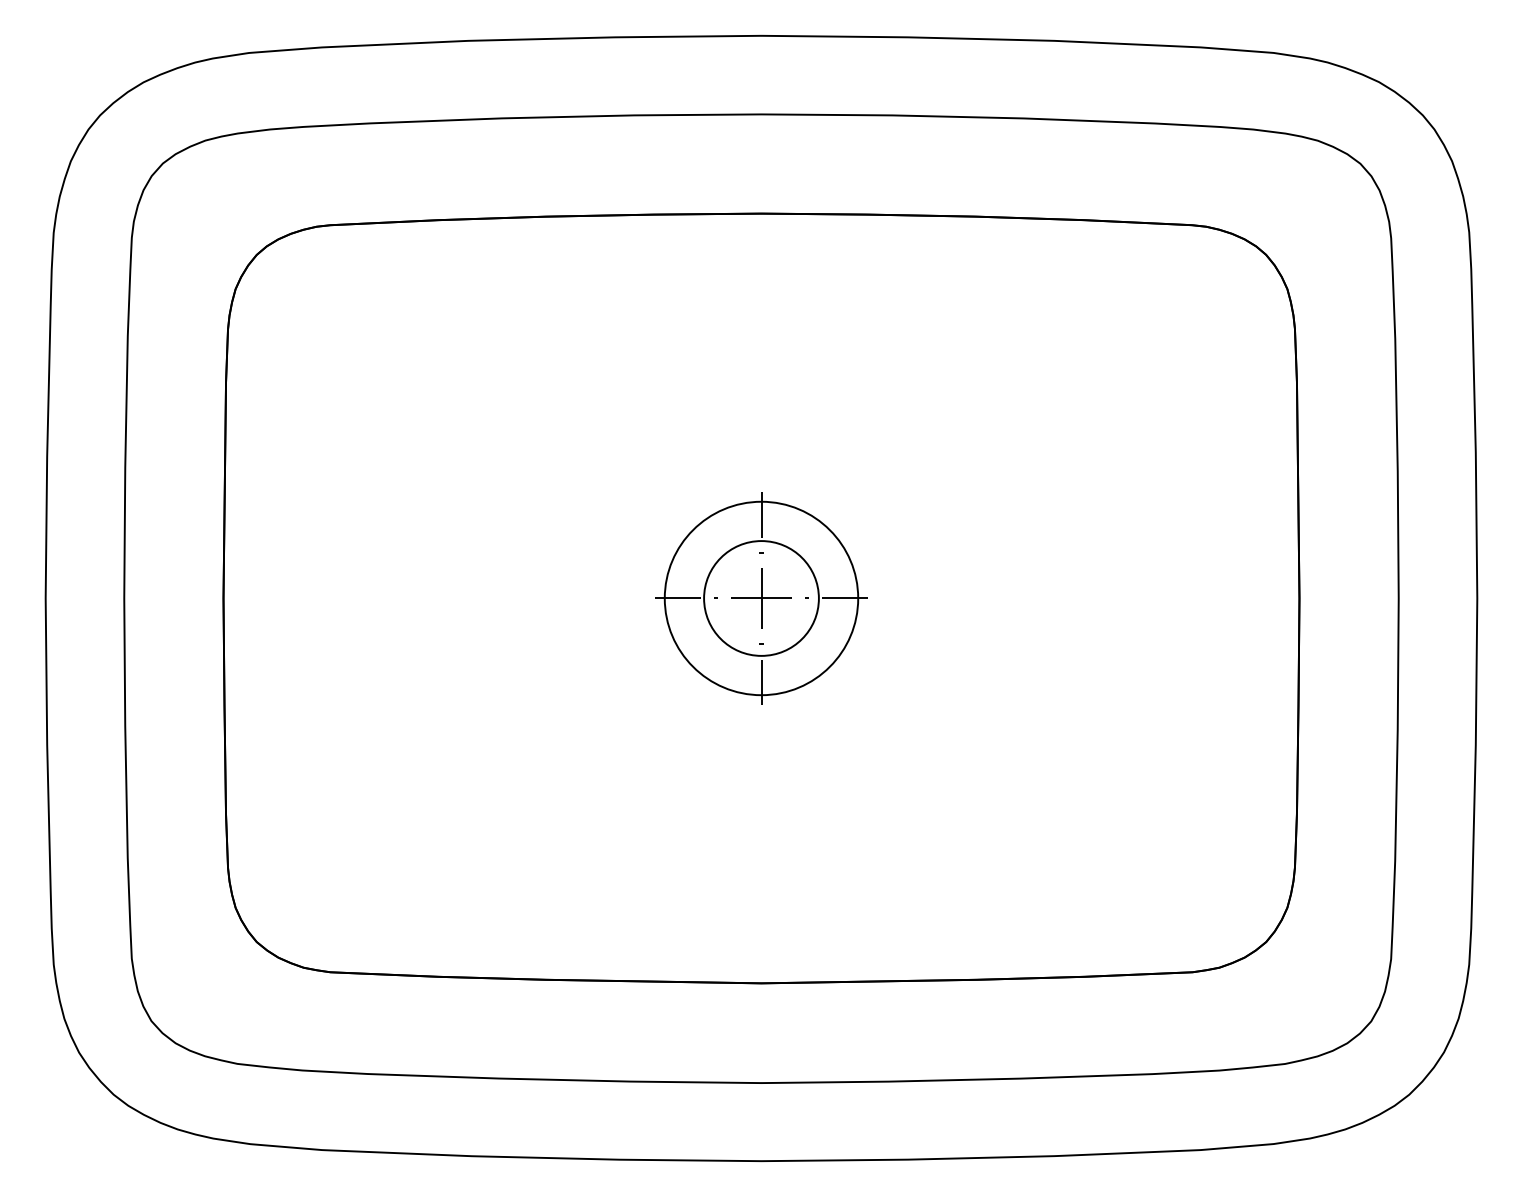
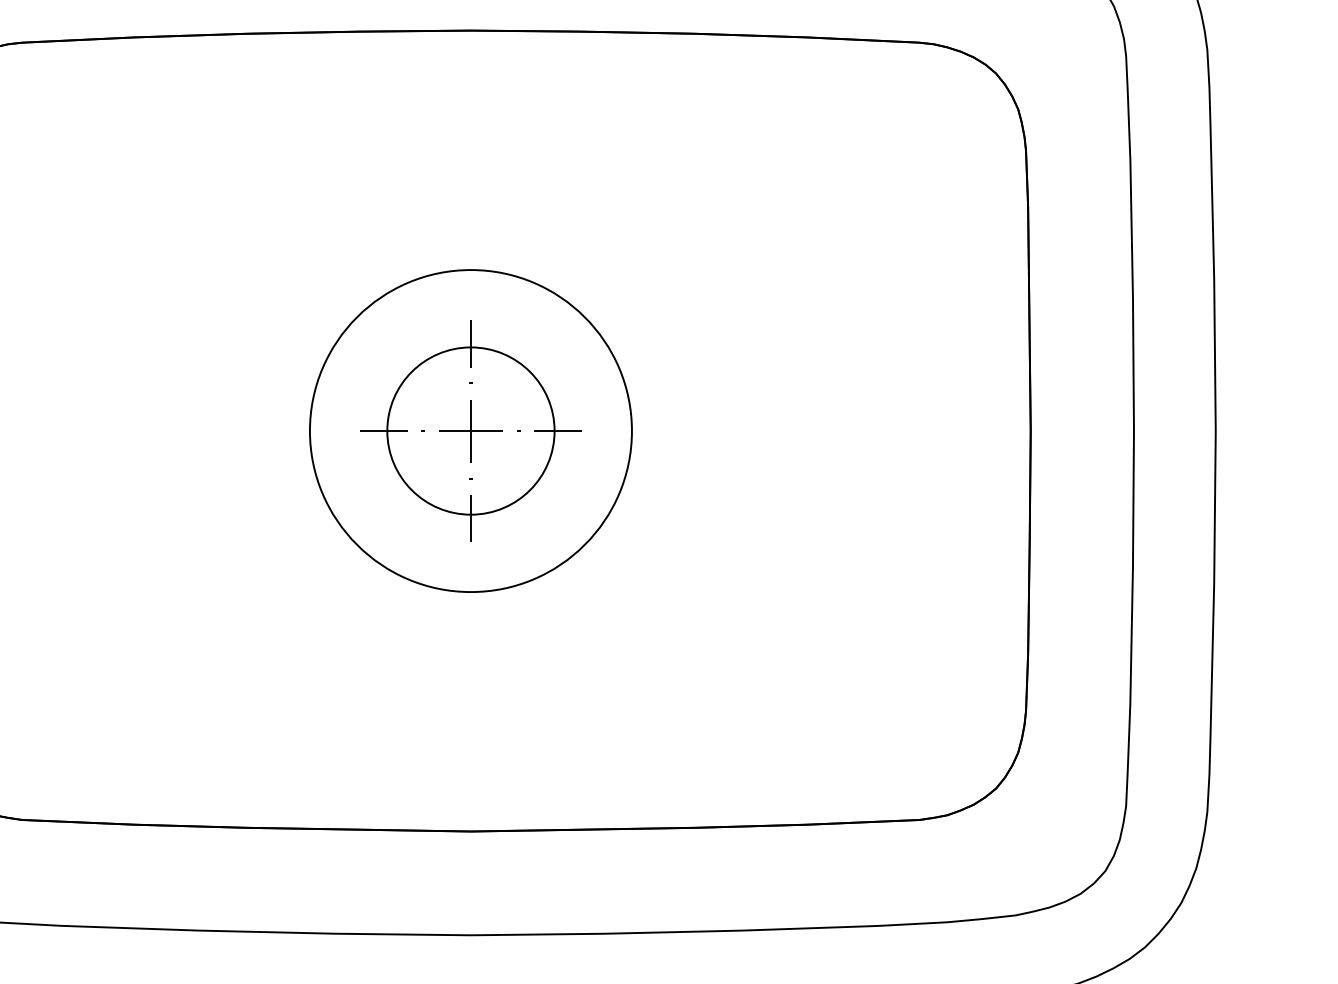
circle: (761, 598) -> (470, 431), size x1.4
circle: (761, 598) -> (470, 431), size x1.6

